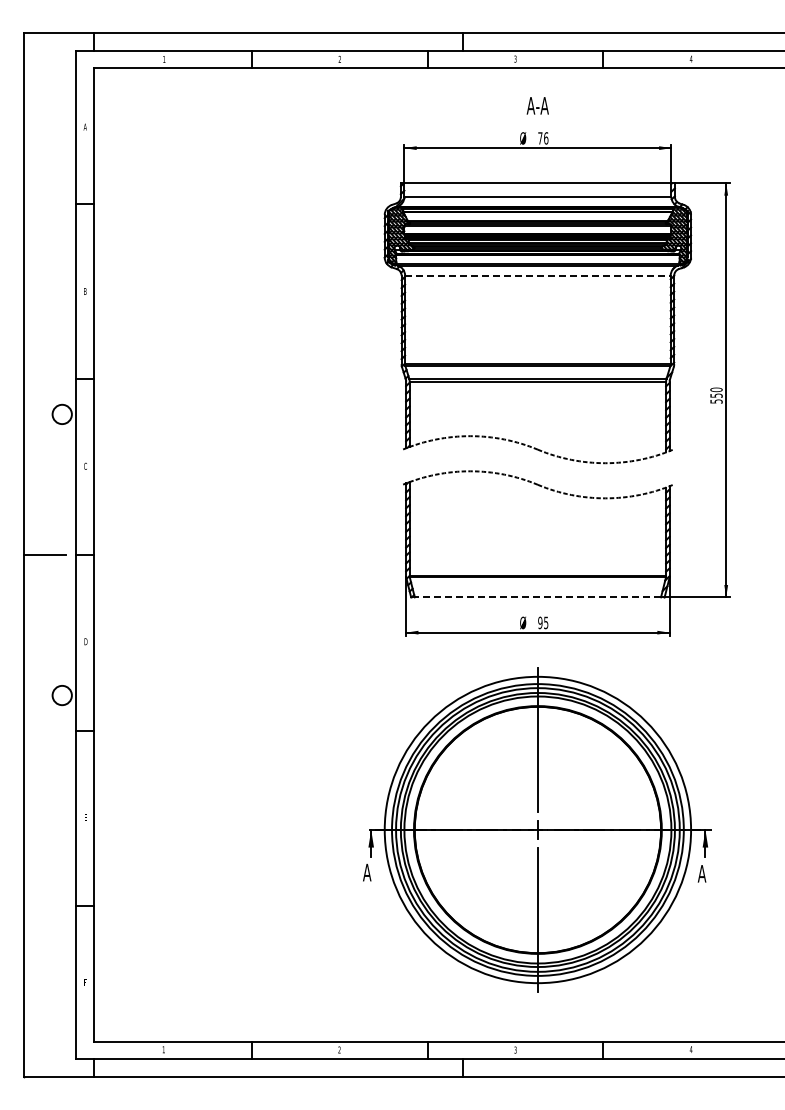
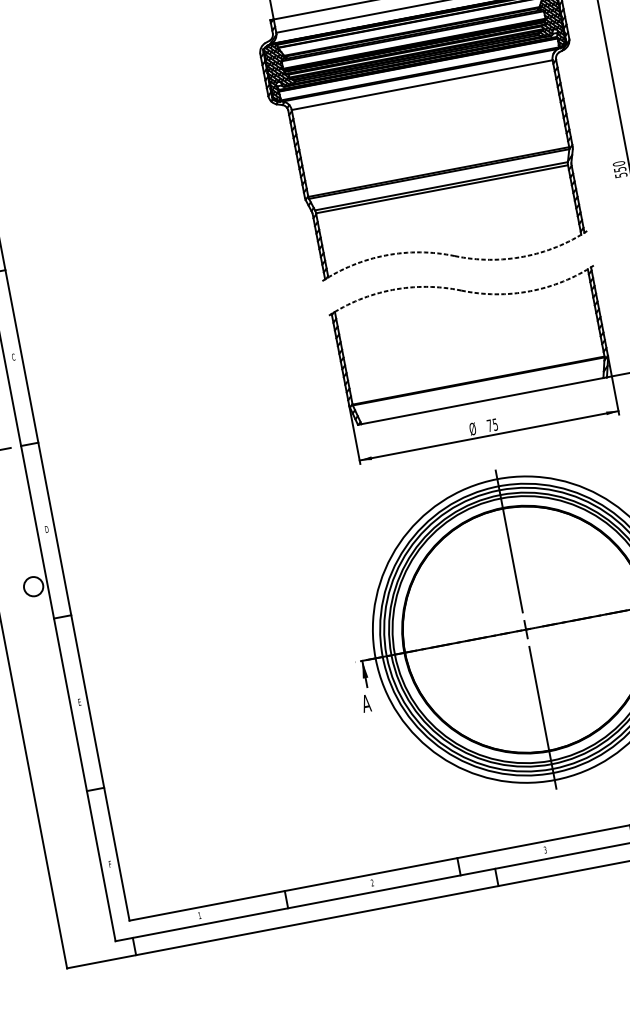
line: (537, 275) -> (421, 85), dashed -> solid
line: (537, 597) -> (482, 401), dashed -> solid
text: (540, 622) -> (489, 425), 95 -> 75

